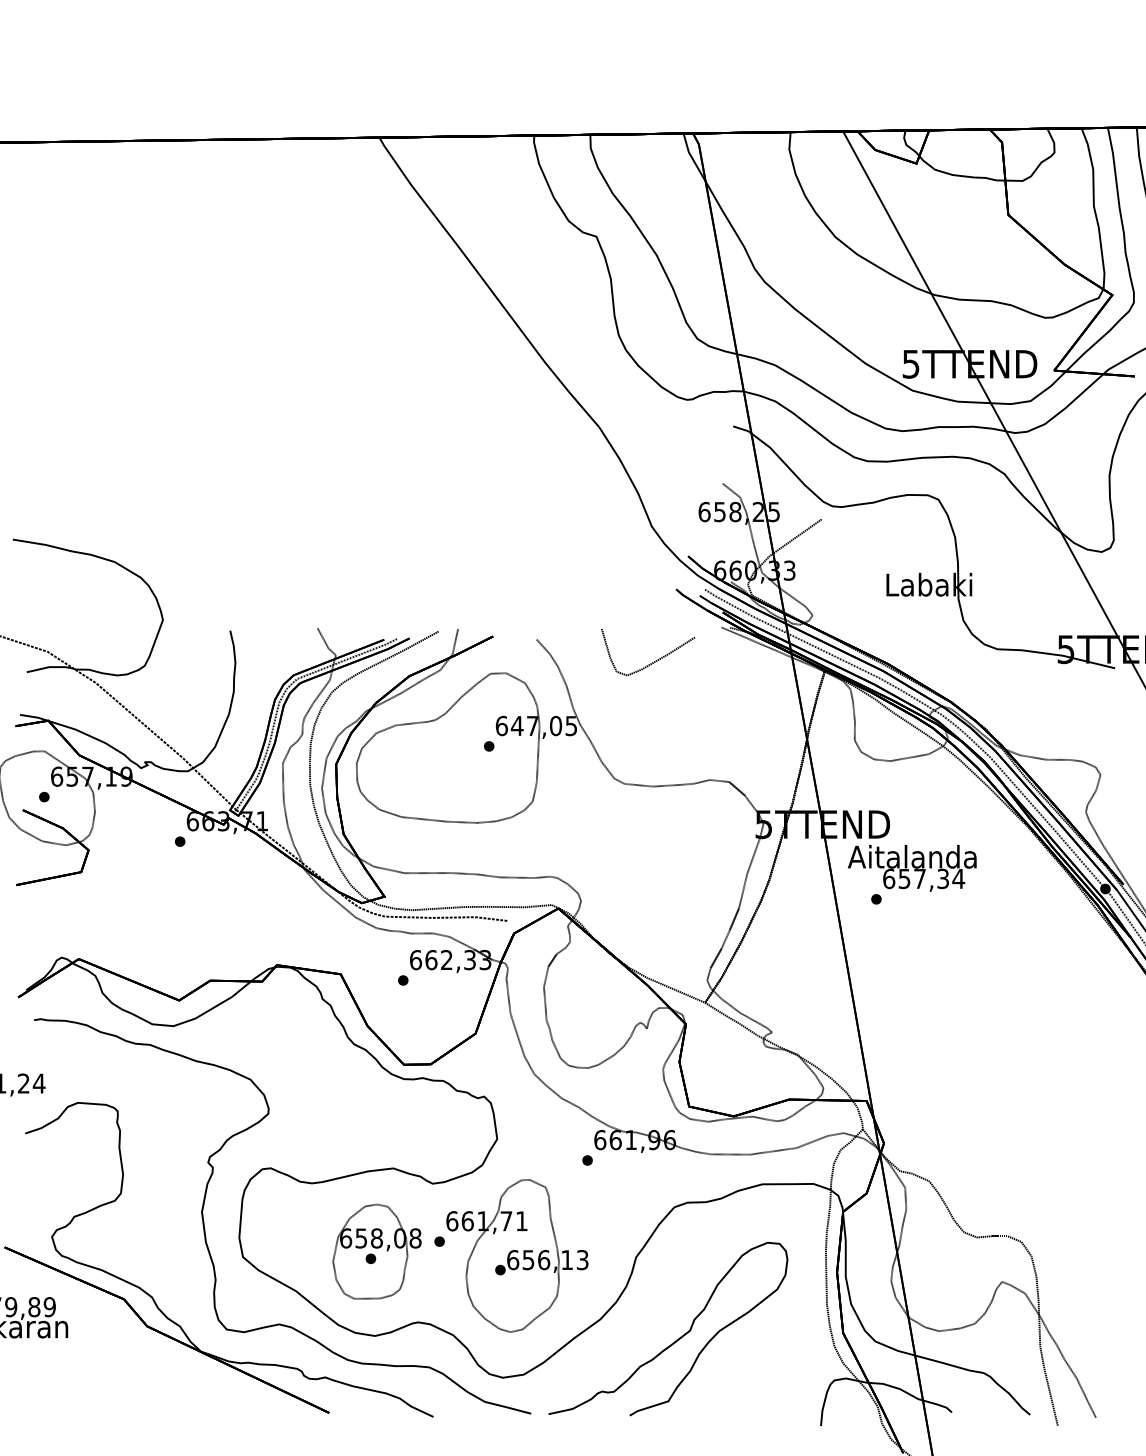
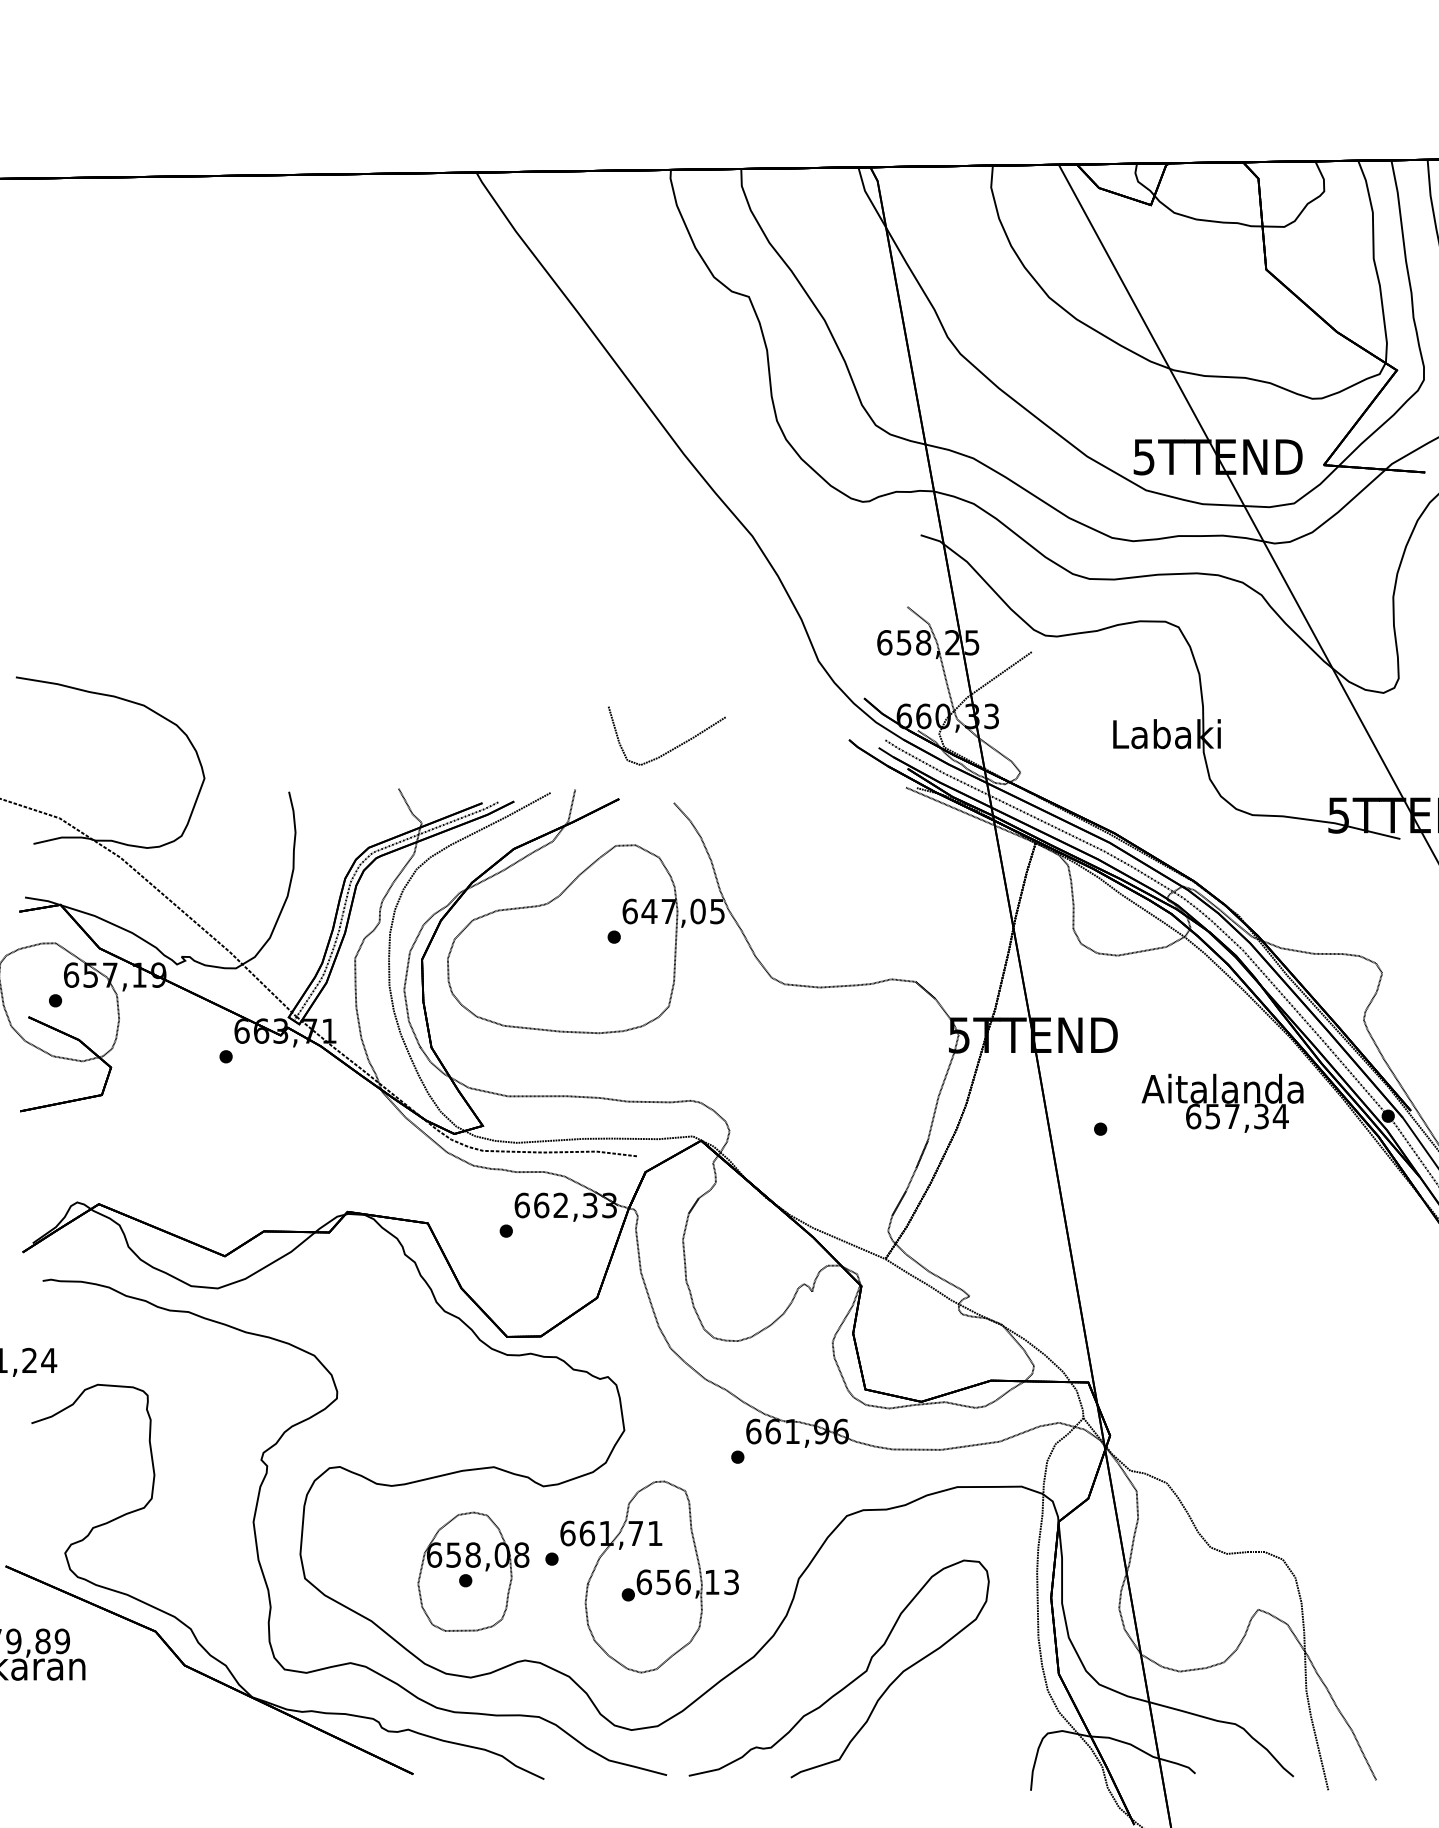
curve: (652, 662) -> (672, 748), moved
text: (912, 867) -> (1222, 1102), moved

